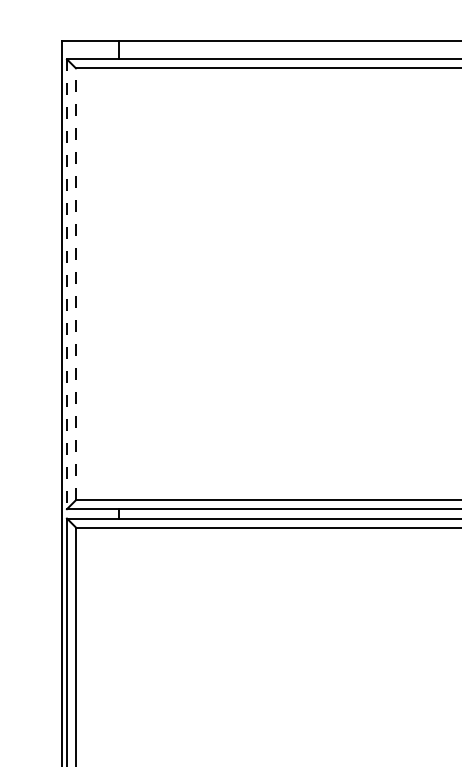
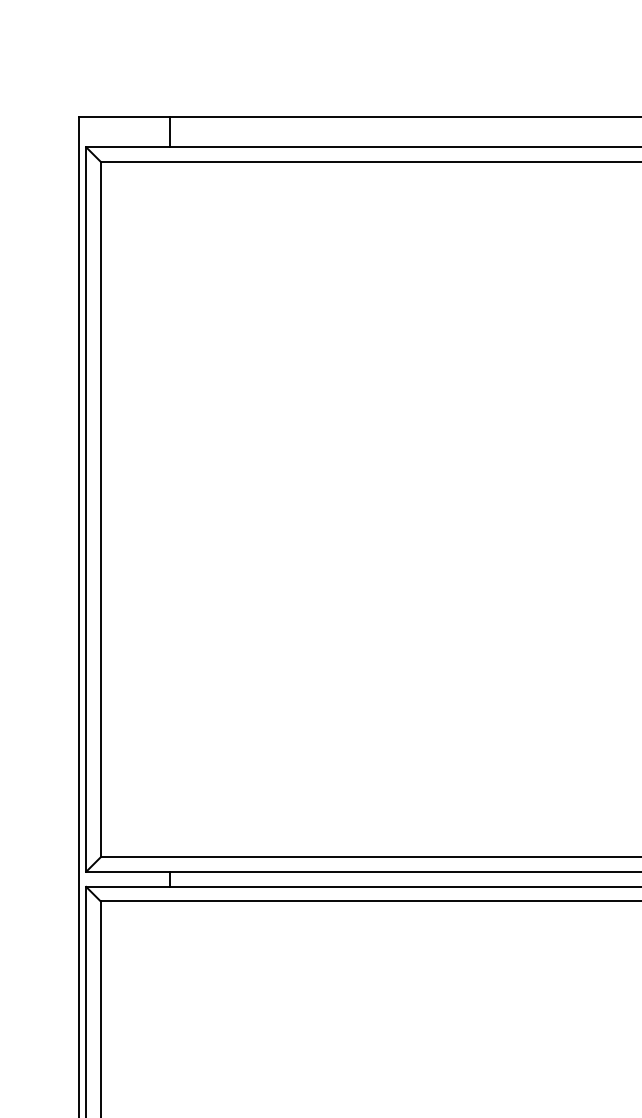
line: (66, 284) -> (85, 509), dashed -> solid
line: (75, 284) -> (99, 509), dashed -> solid

